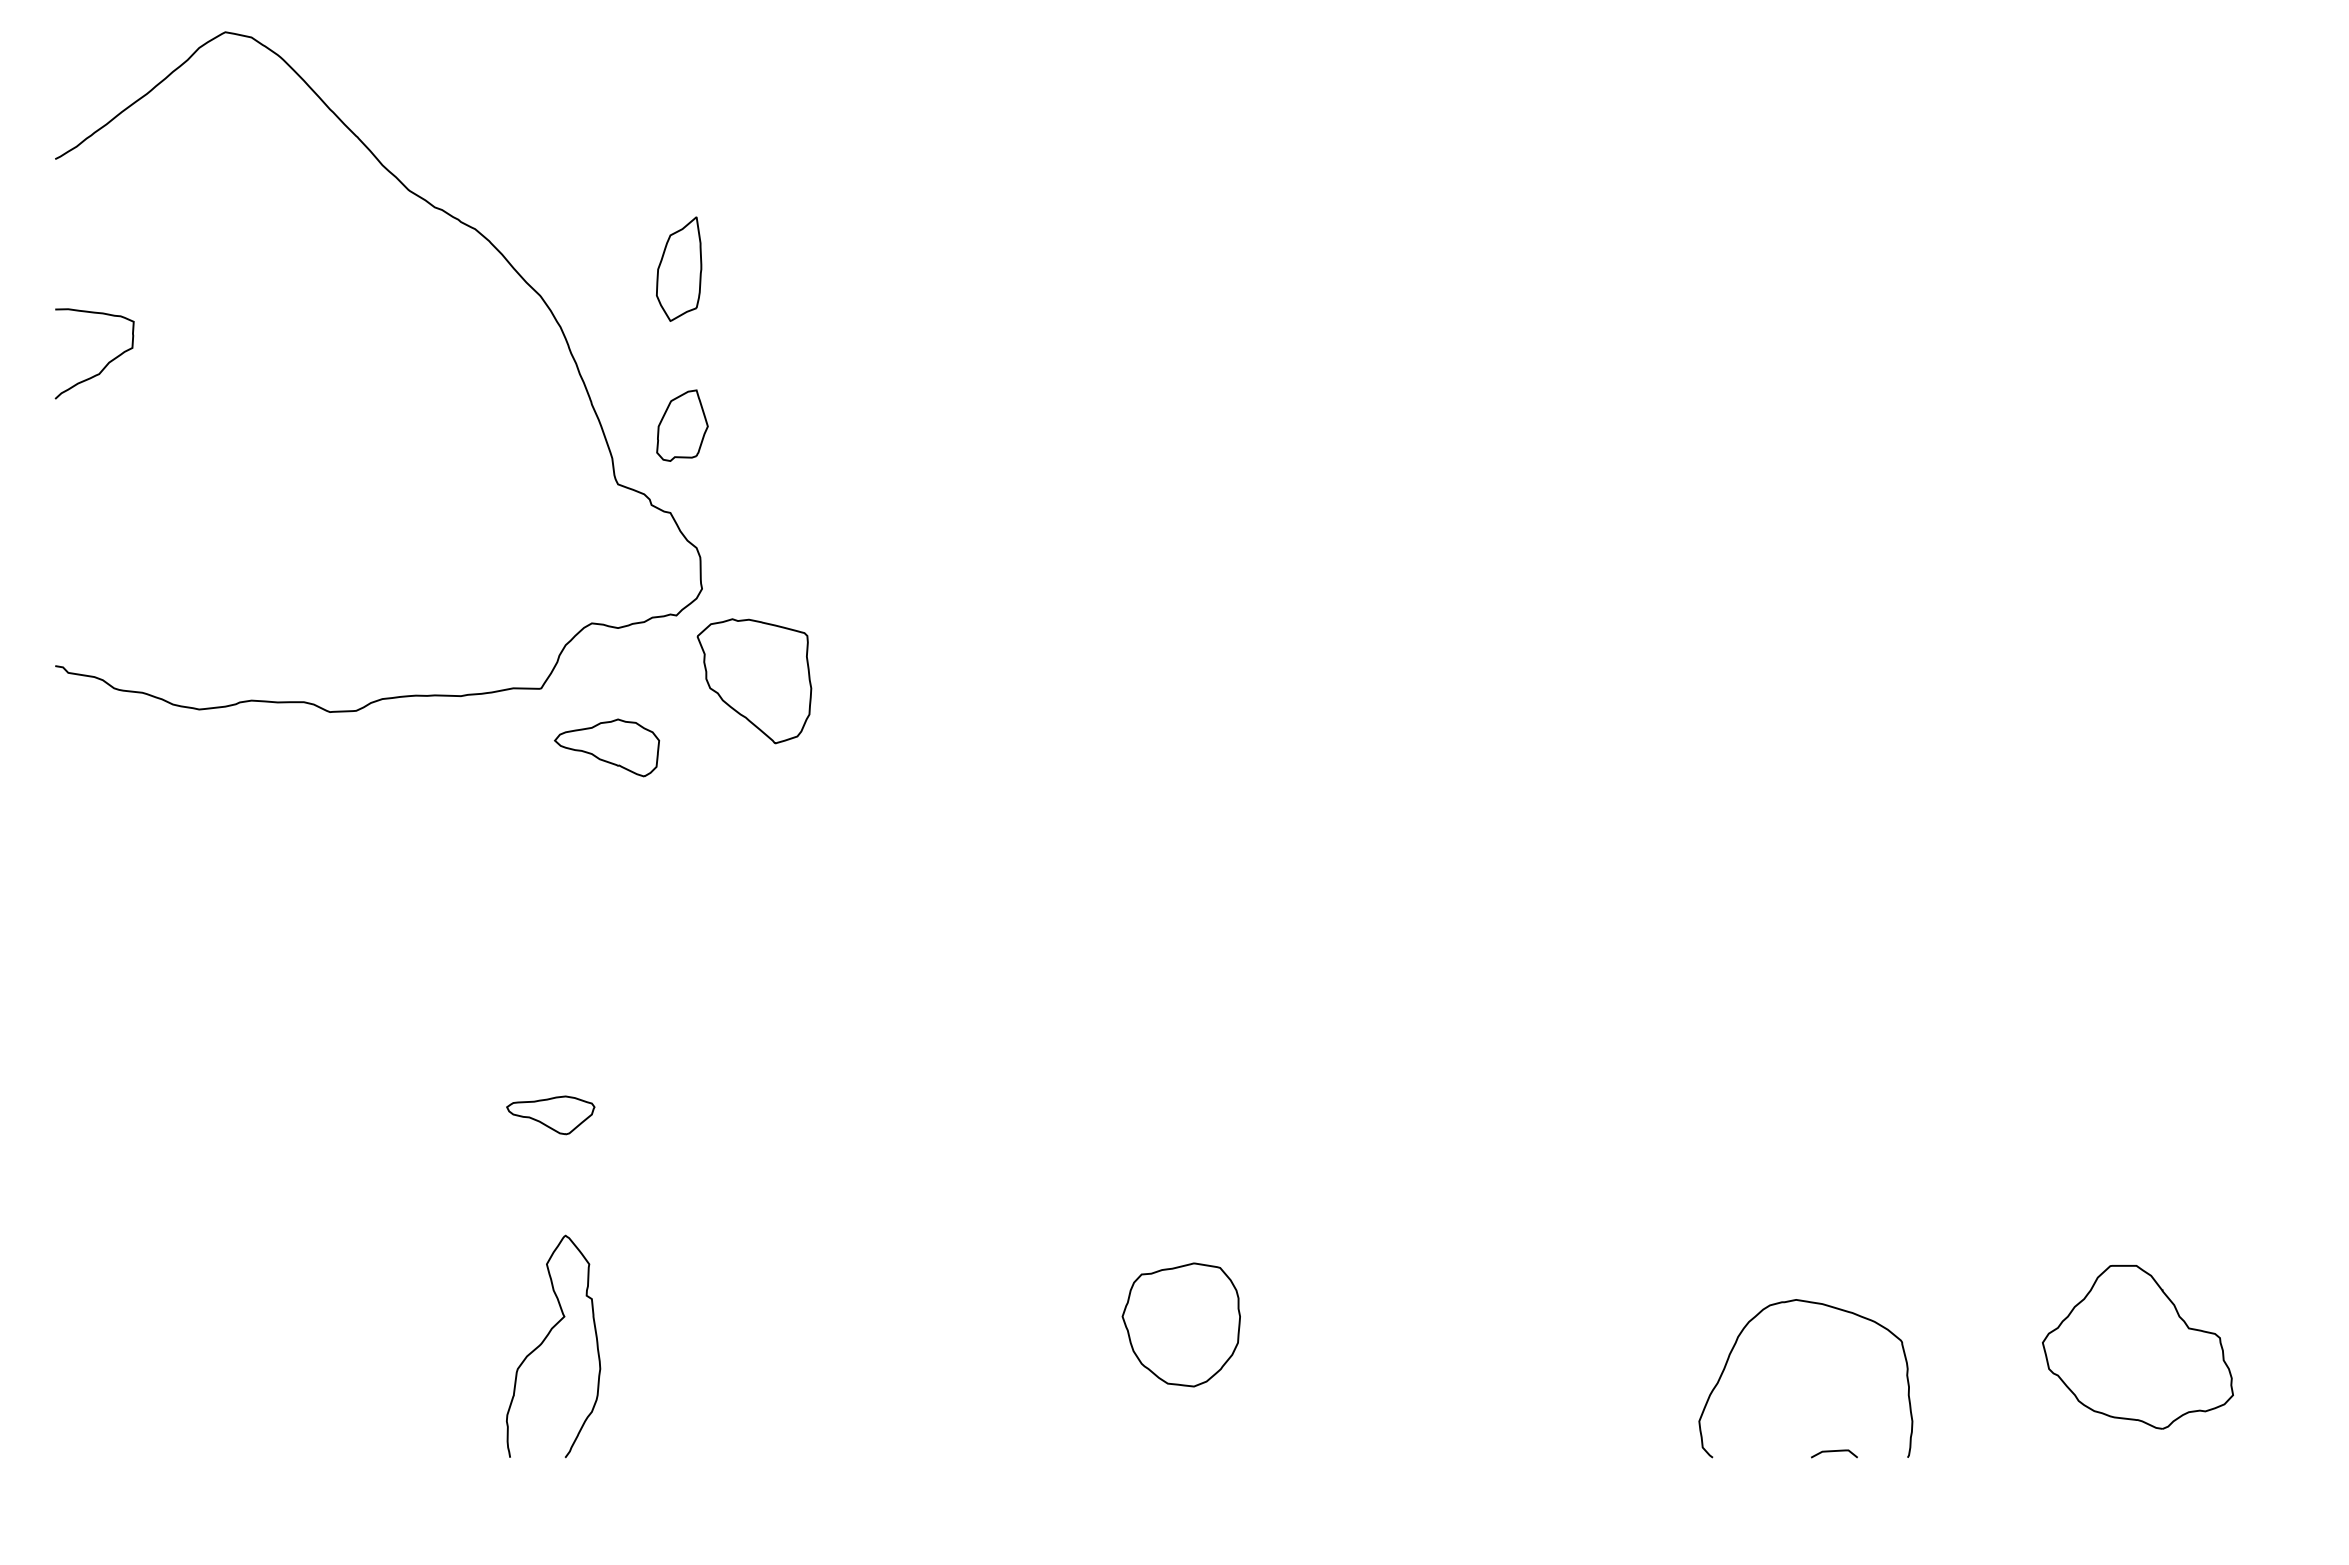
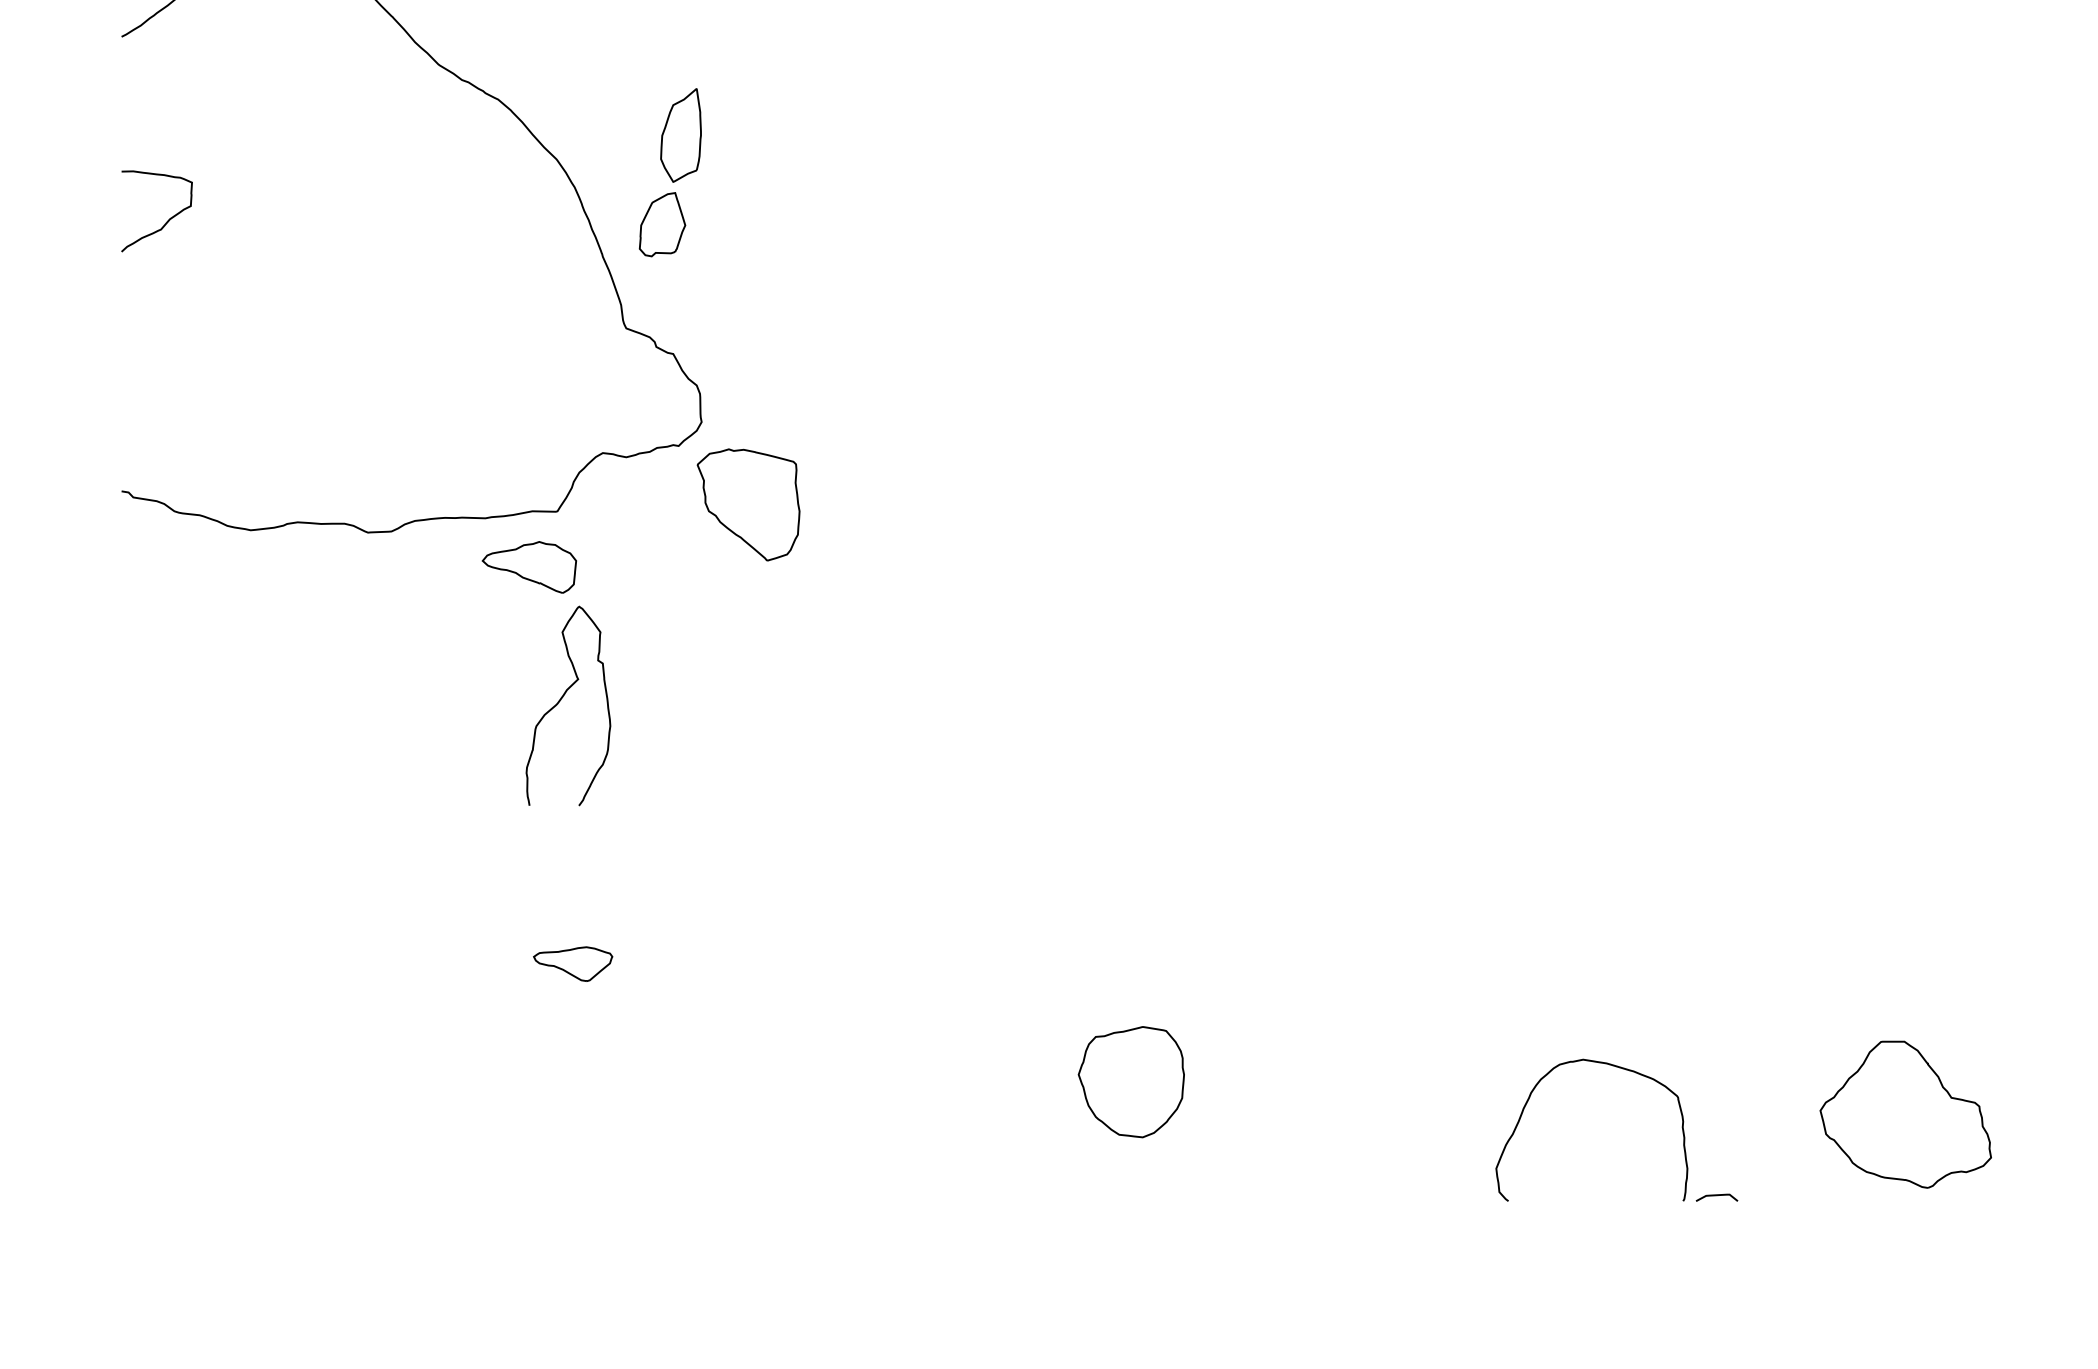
part: (682, 425) -> (662, 224), moved
part: (607, 747) -> (529, 567), moved
part: (550, 1115) -> (572, 964), moved
curve: (1816, 1304) -> (1601, 1063), moved
curve: (544, 1341) -> (560, 701), moved
part: (2137, 1347) -> (1905, 1114), moved

